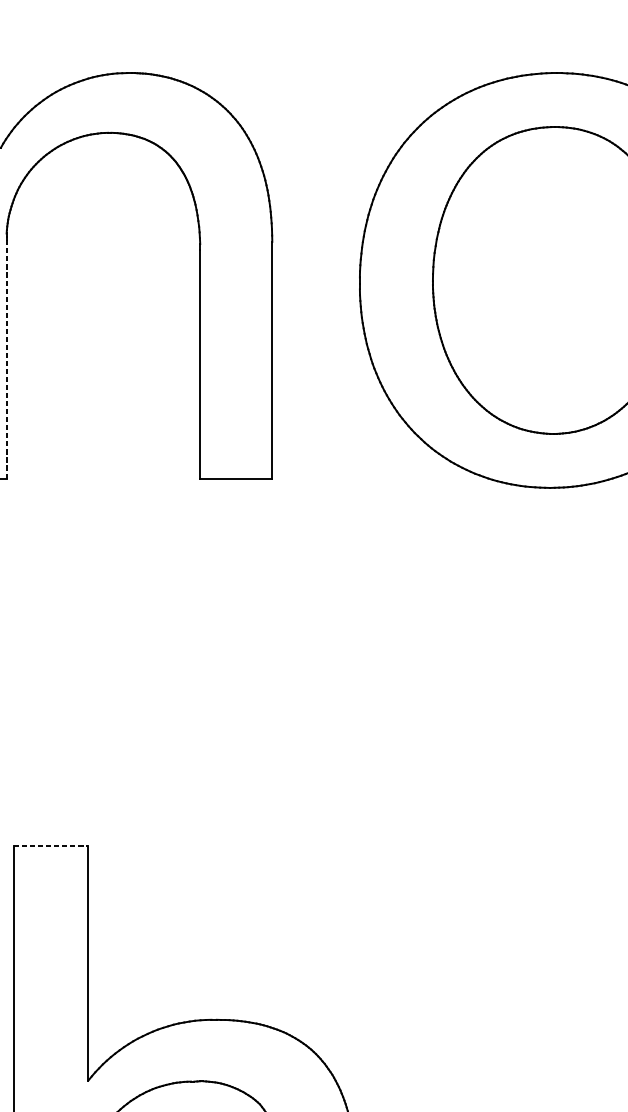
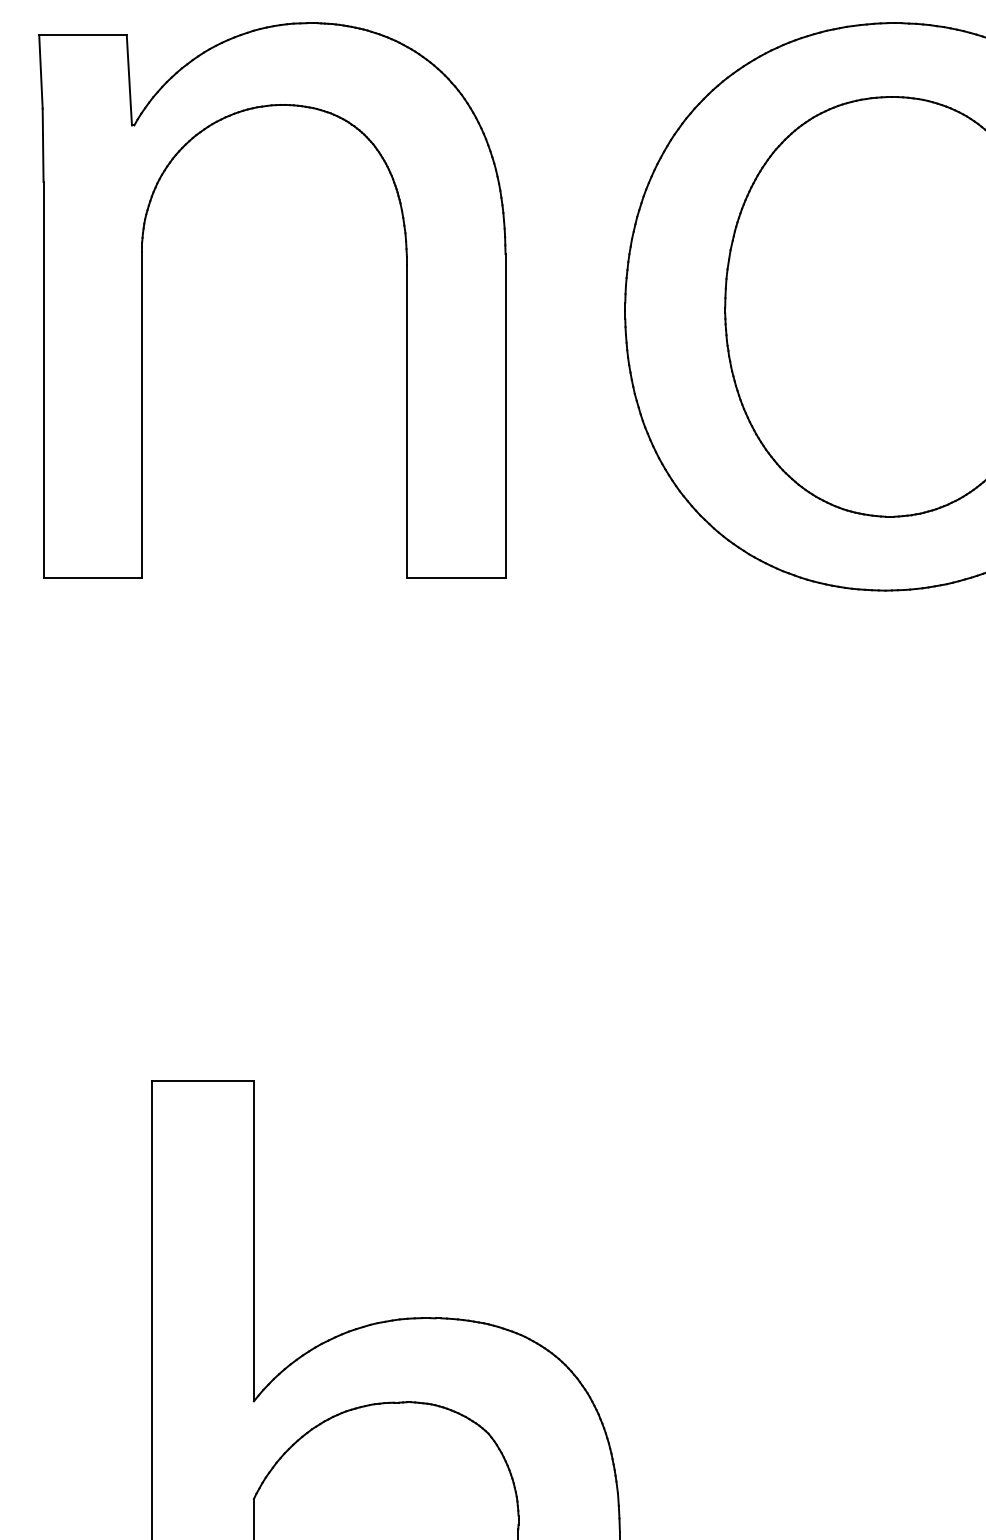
line: (6, 359) -> (142, 415), dashed -> solid
line: (51, 846) -> (203, 1080), dashed -> solid

